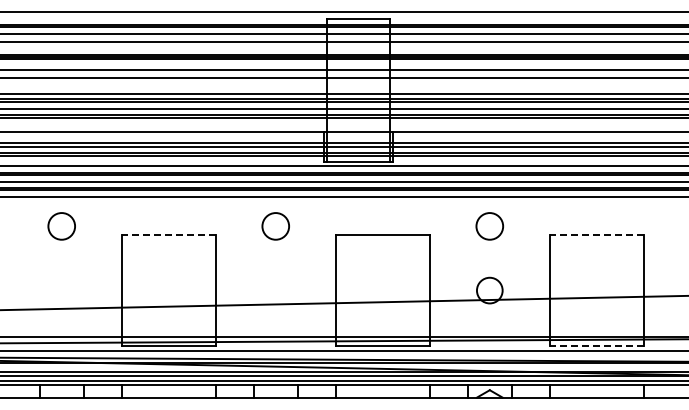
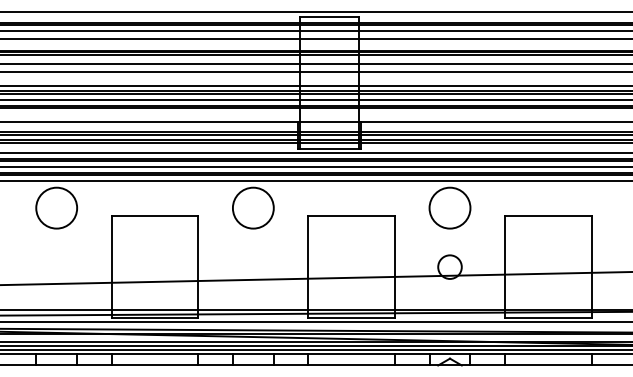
circle: (61, 226) -> (56, 208), size x1.67
circle: (275, 226) -> (253, 208), size x1.67
circle: (489, 226) -> (449, 208), size x1.67
line: (168, 234) -> (154, 215), dashed -> solid
line: (596, 234) -> (548, 215), dashed -> solid
line: (596, 346) -> (548, 318), dashed -> solid

